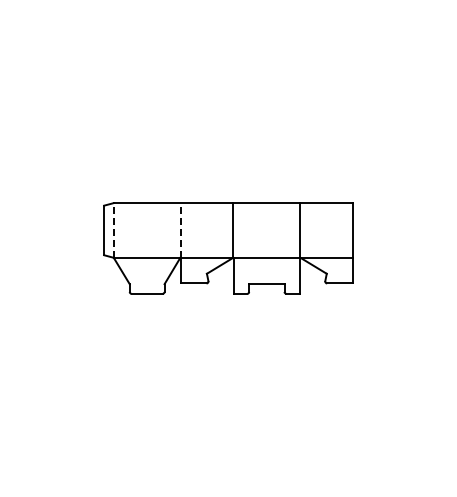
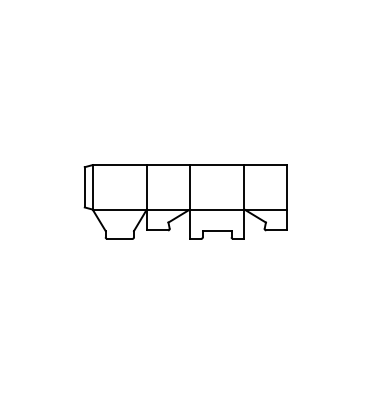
line: (113, 229) -> (92, 186), dashed -> solid
line: (180, 229) -> (146, 186), dashed -> solid

